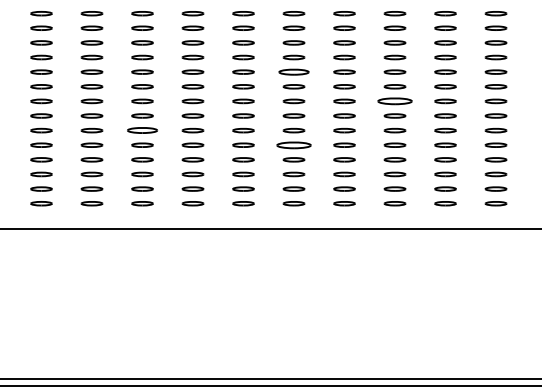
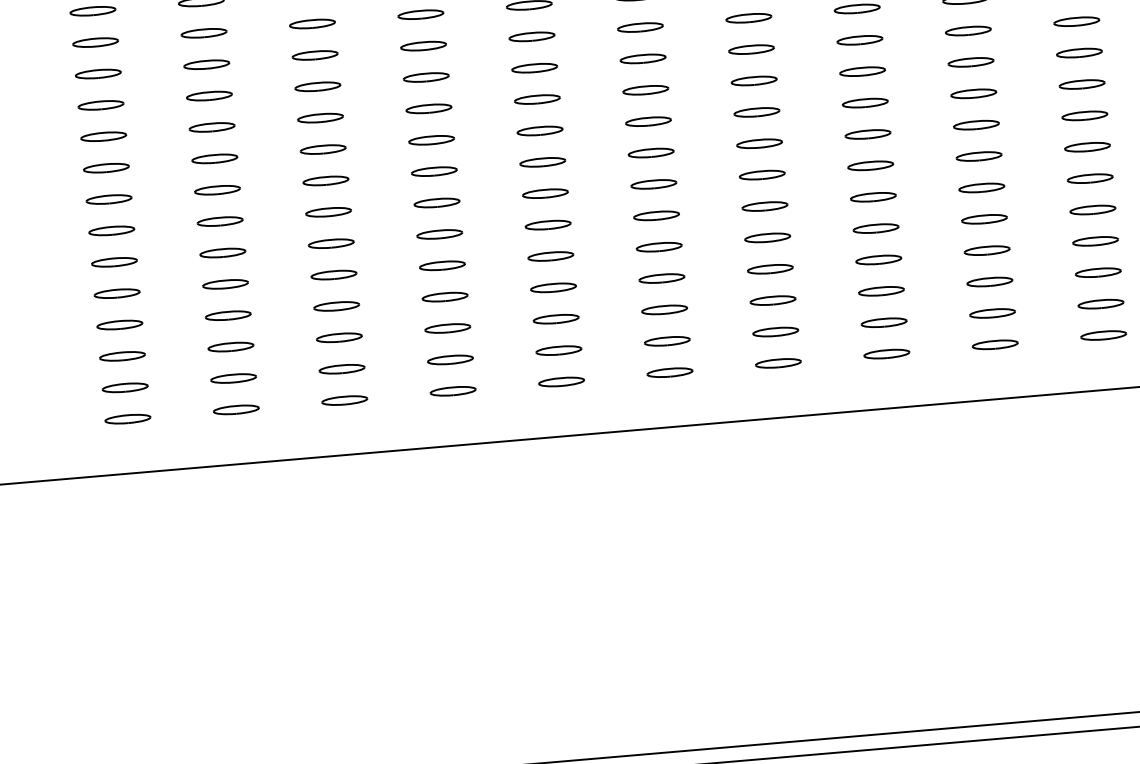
part: (293, 71) -> (644, 89), size x0.71
part: (394, 101) -> (866, 134), size x0.62
part: (142, 130) -> (331, 243), size x0.71
part: (293, 144) -> (657, 245), size x0.62

